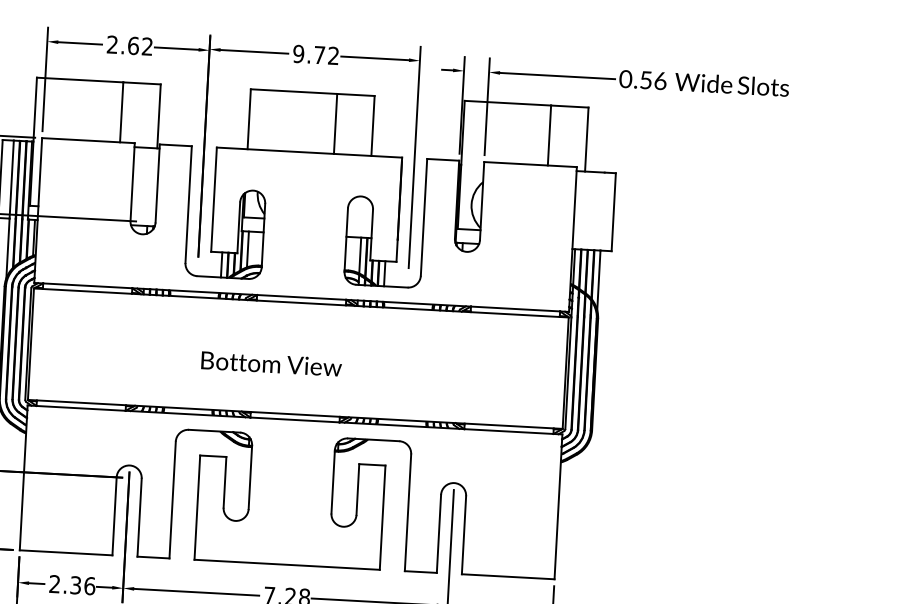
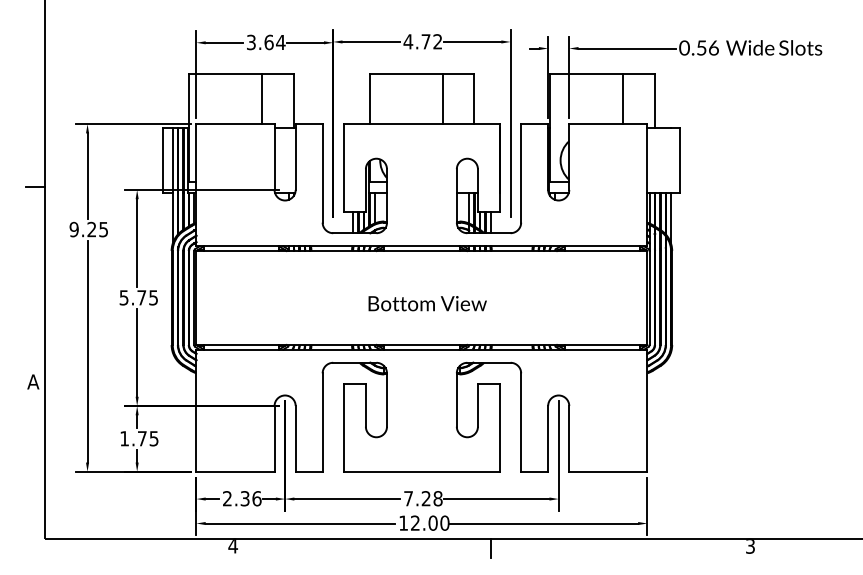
text: (130, 45) -> (266, 42), 2.62 -> 3.64
text: (298, 53) -> (408, 41), 9.72 -> 4.72
text: (271, 363) -> (427, 303), moved

